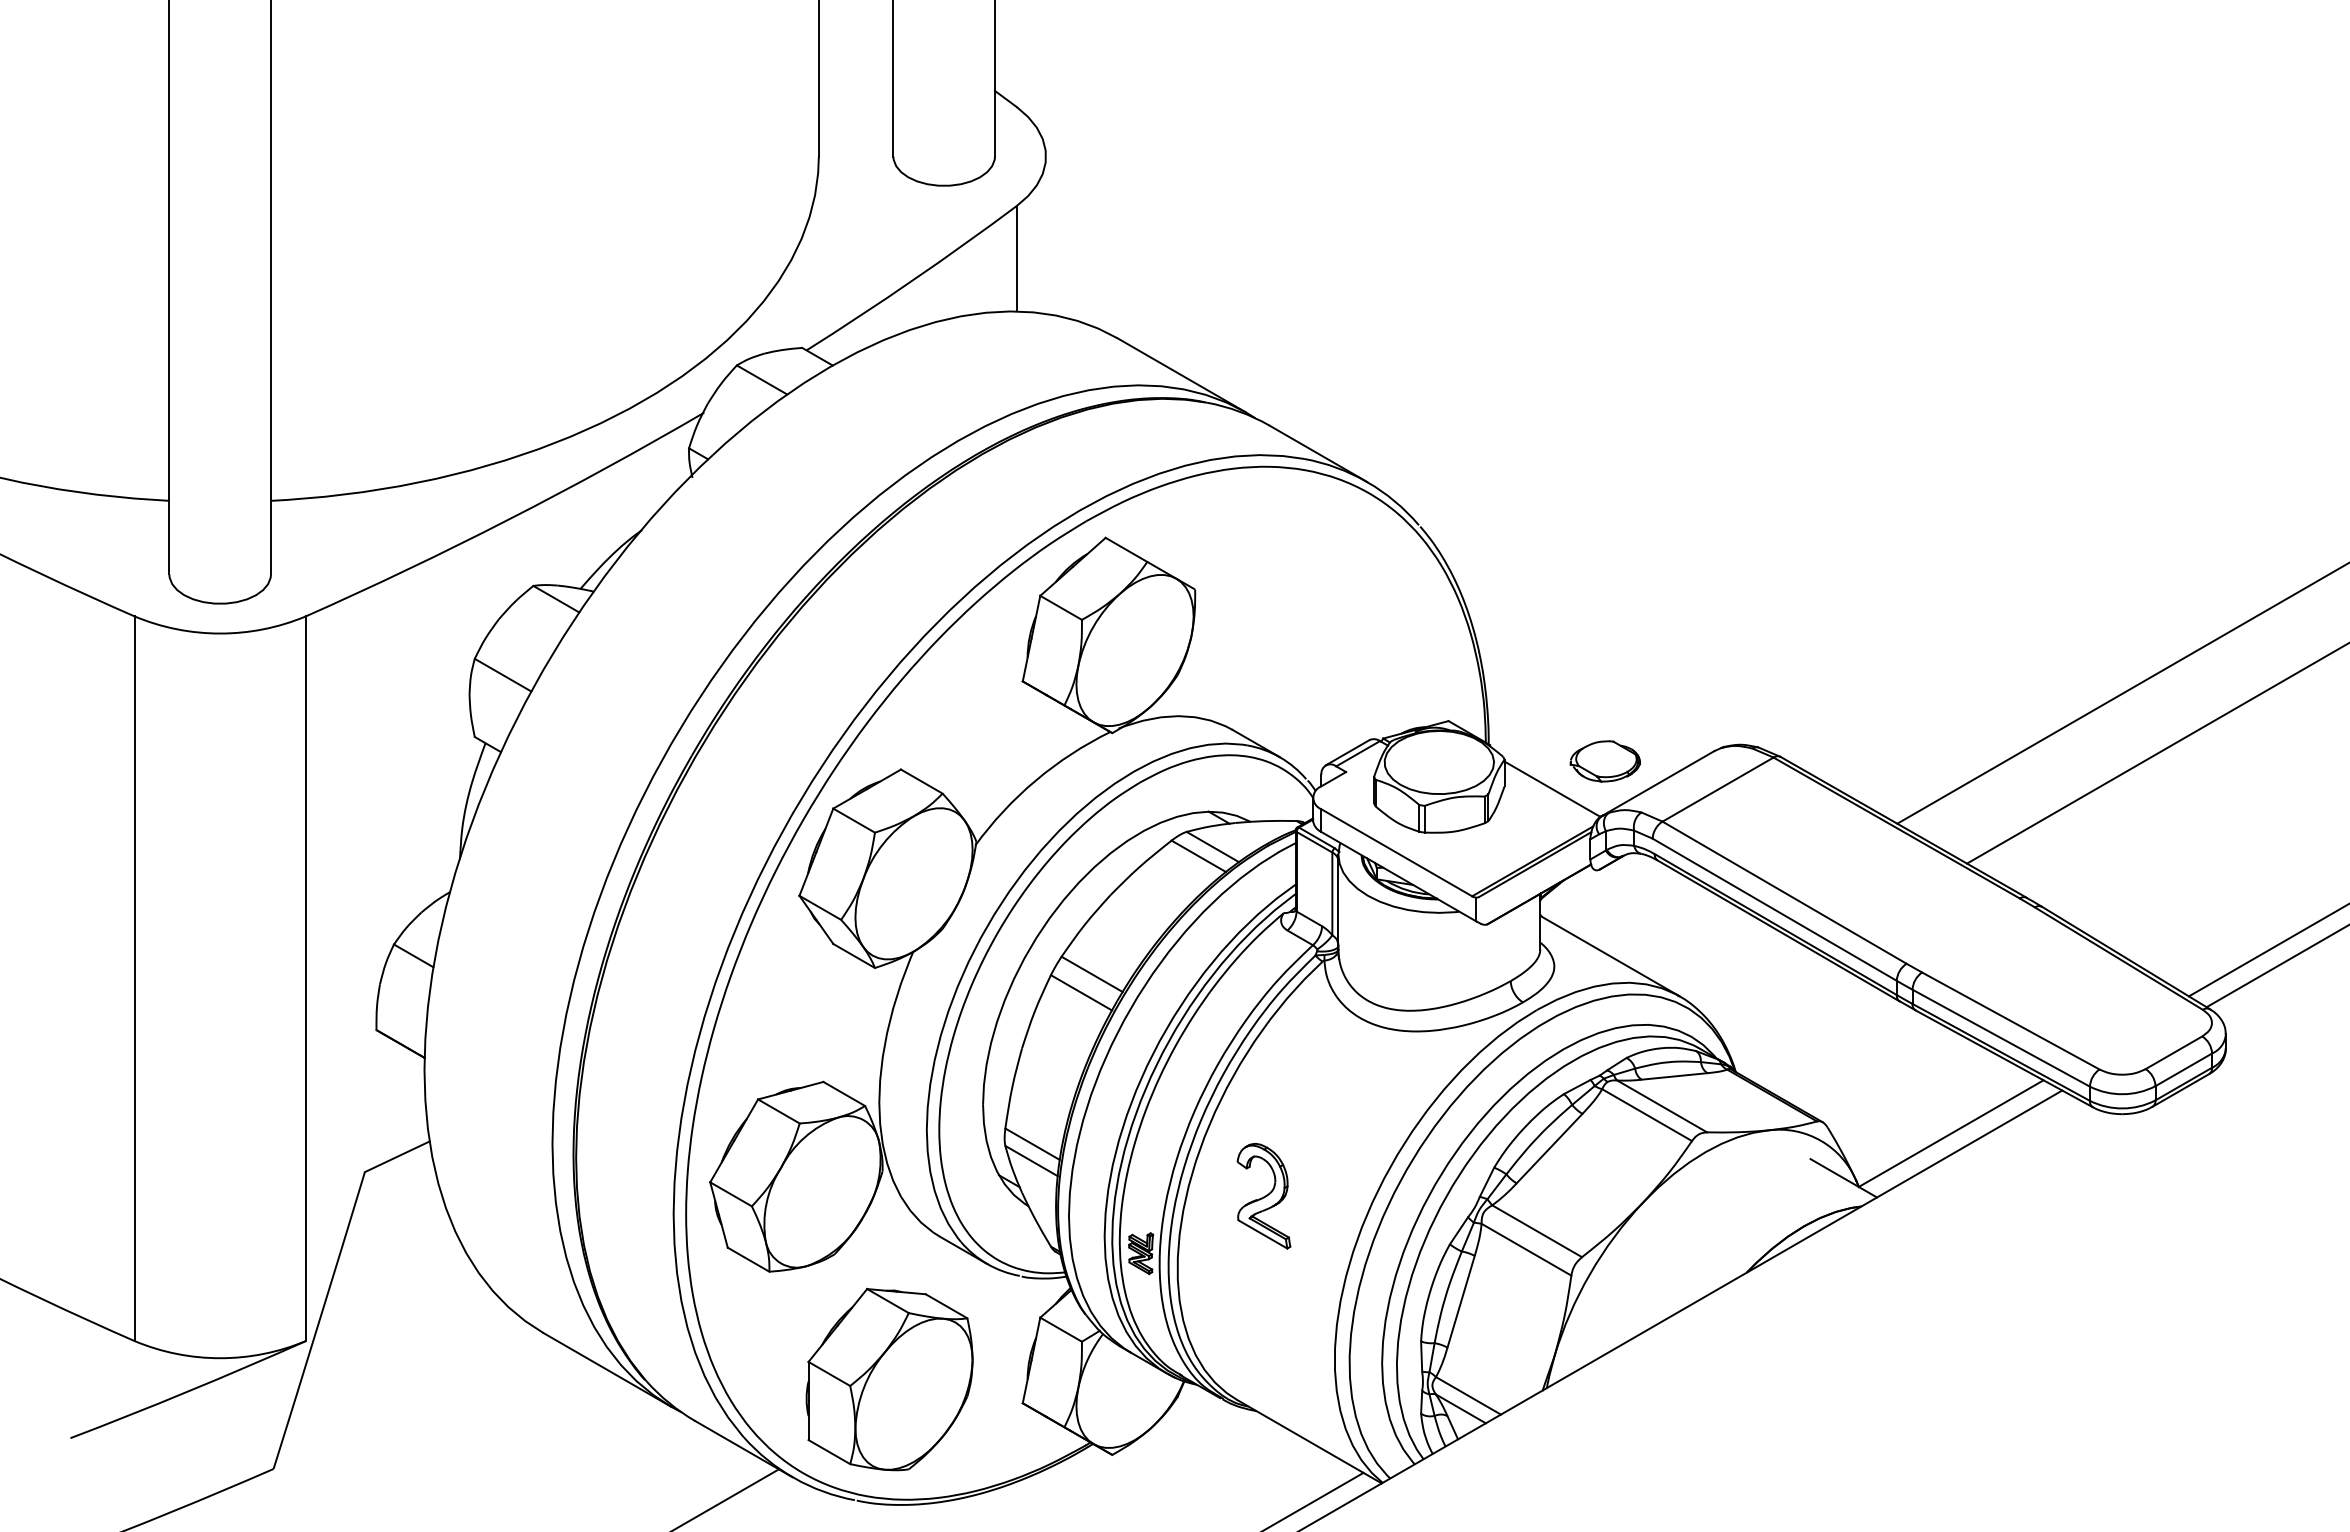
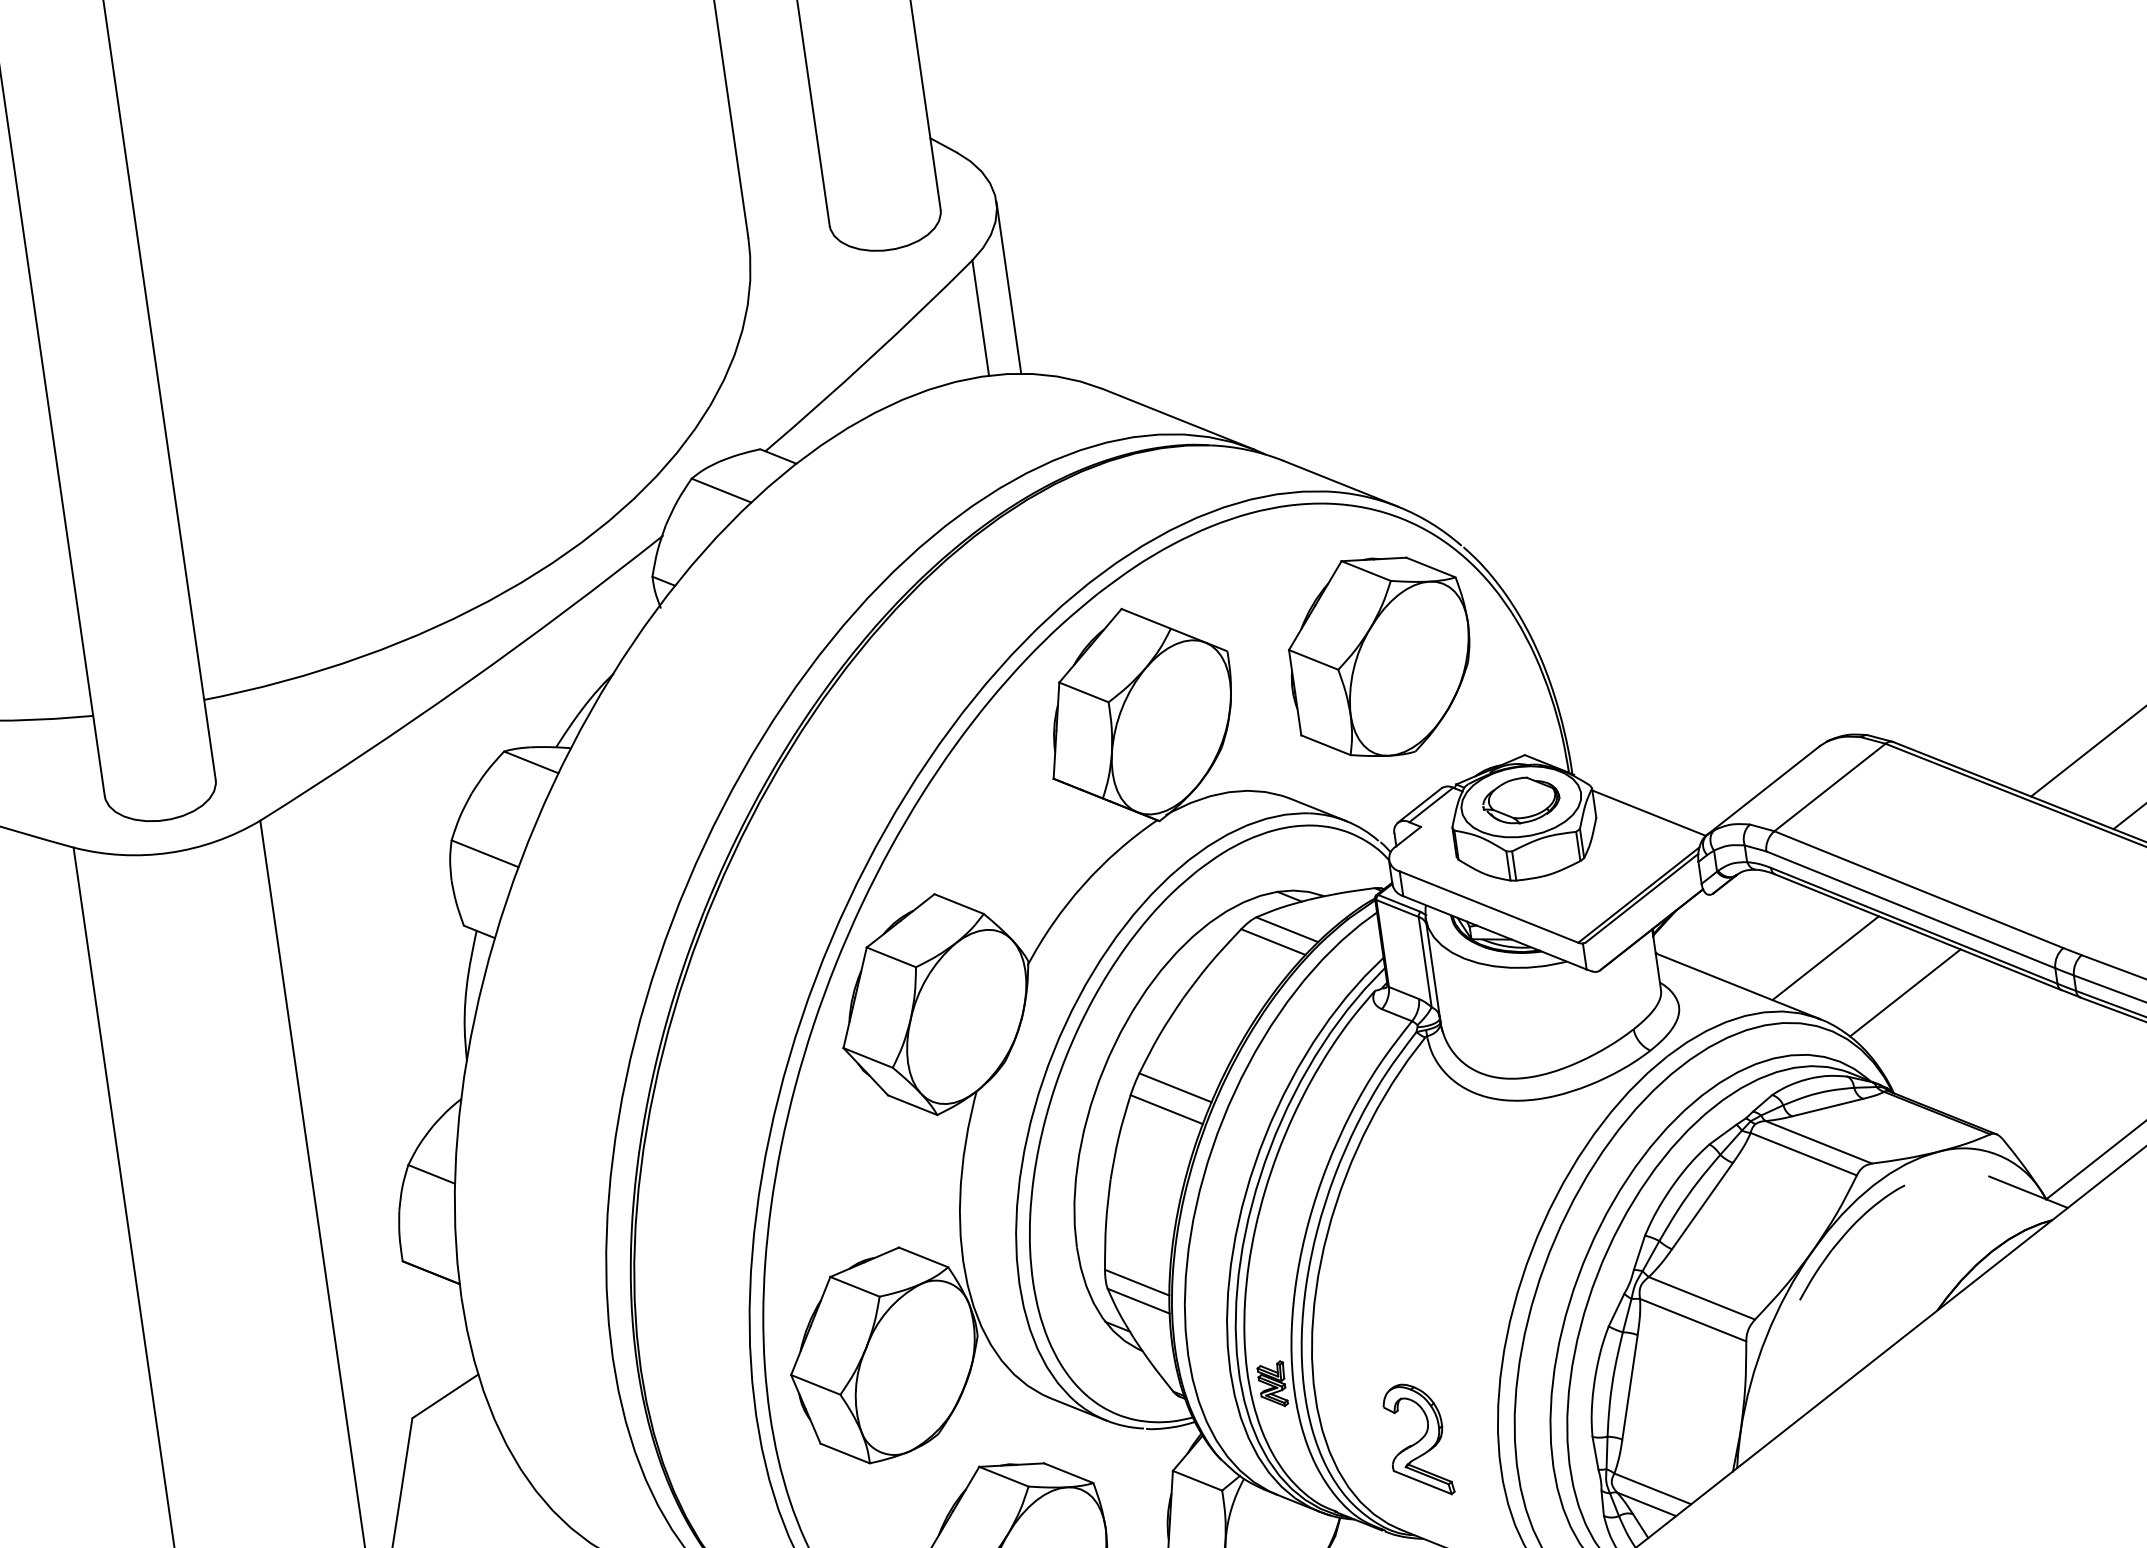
line: (1046, 234) -> (1009, 286), added
part: (1331, 613) -> (1380, 656), added
part: (1604, 761) -> (1520, 800), moved
line: (1691, 941) -> (1824, 957), added
line: (1758, 983) -> (1904, 992), added
part: (1674, 1193) -> (1845, 1235), added
part: (1263, 1196) -> (1417, 1441), moved

